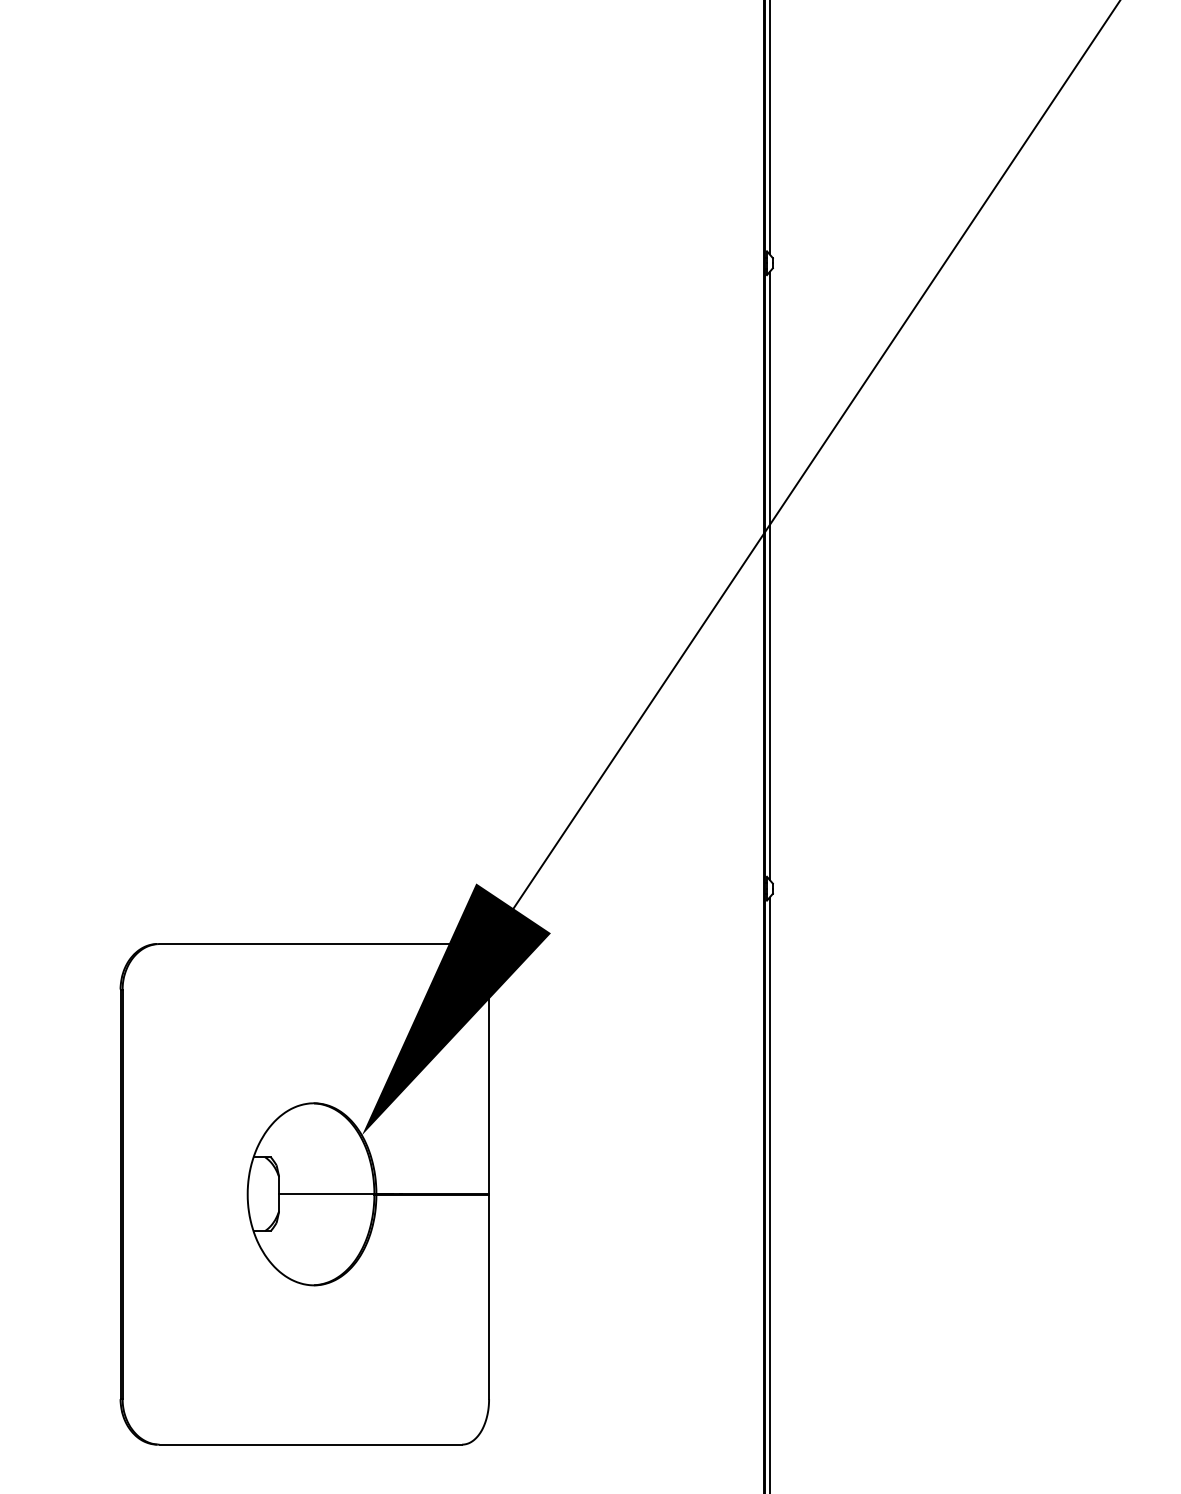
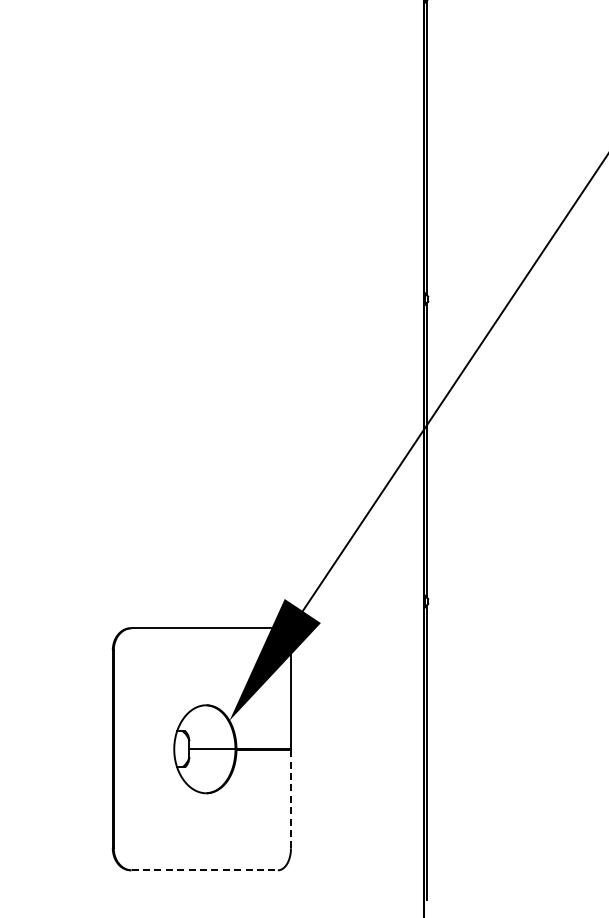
line: (488, 1296) -> (290, 798), solid -> dashed
line: (312, 1445) -> (205, 870), solid -> dashed

